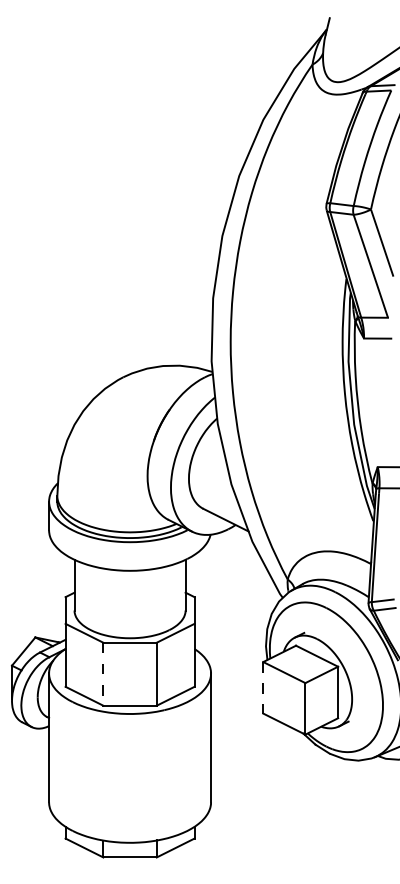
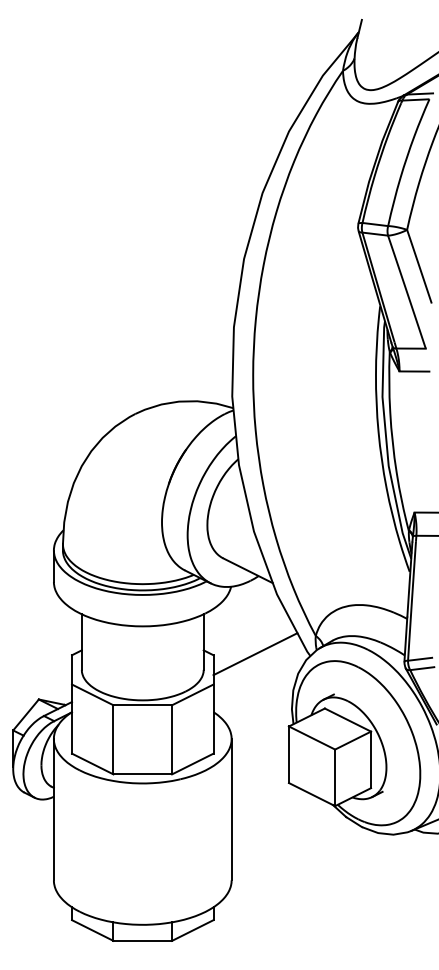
line: (232, 596) -> (255, 654), added
line: (103, 673) -> (113, 739), dashed -> solid
line: (262, 688) -> (288, 755), dashed -> solid

